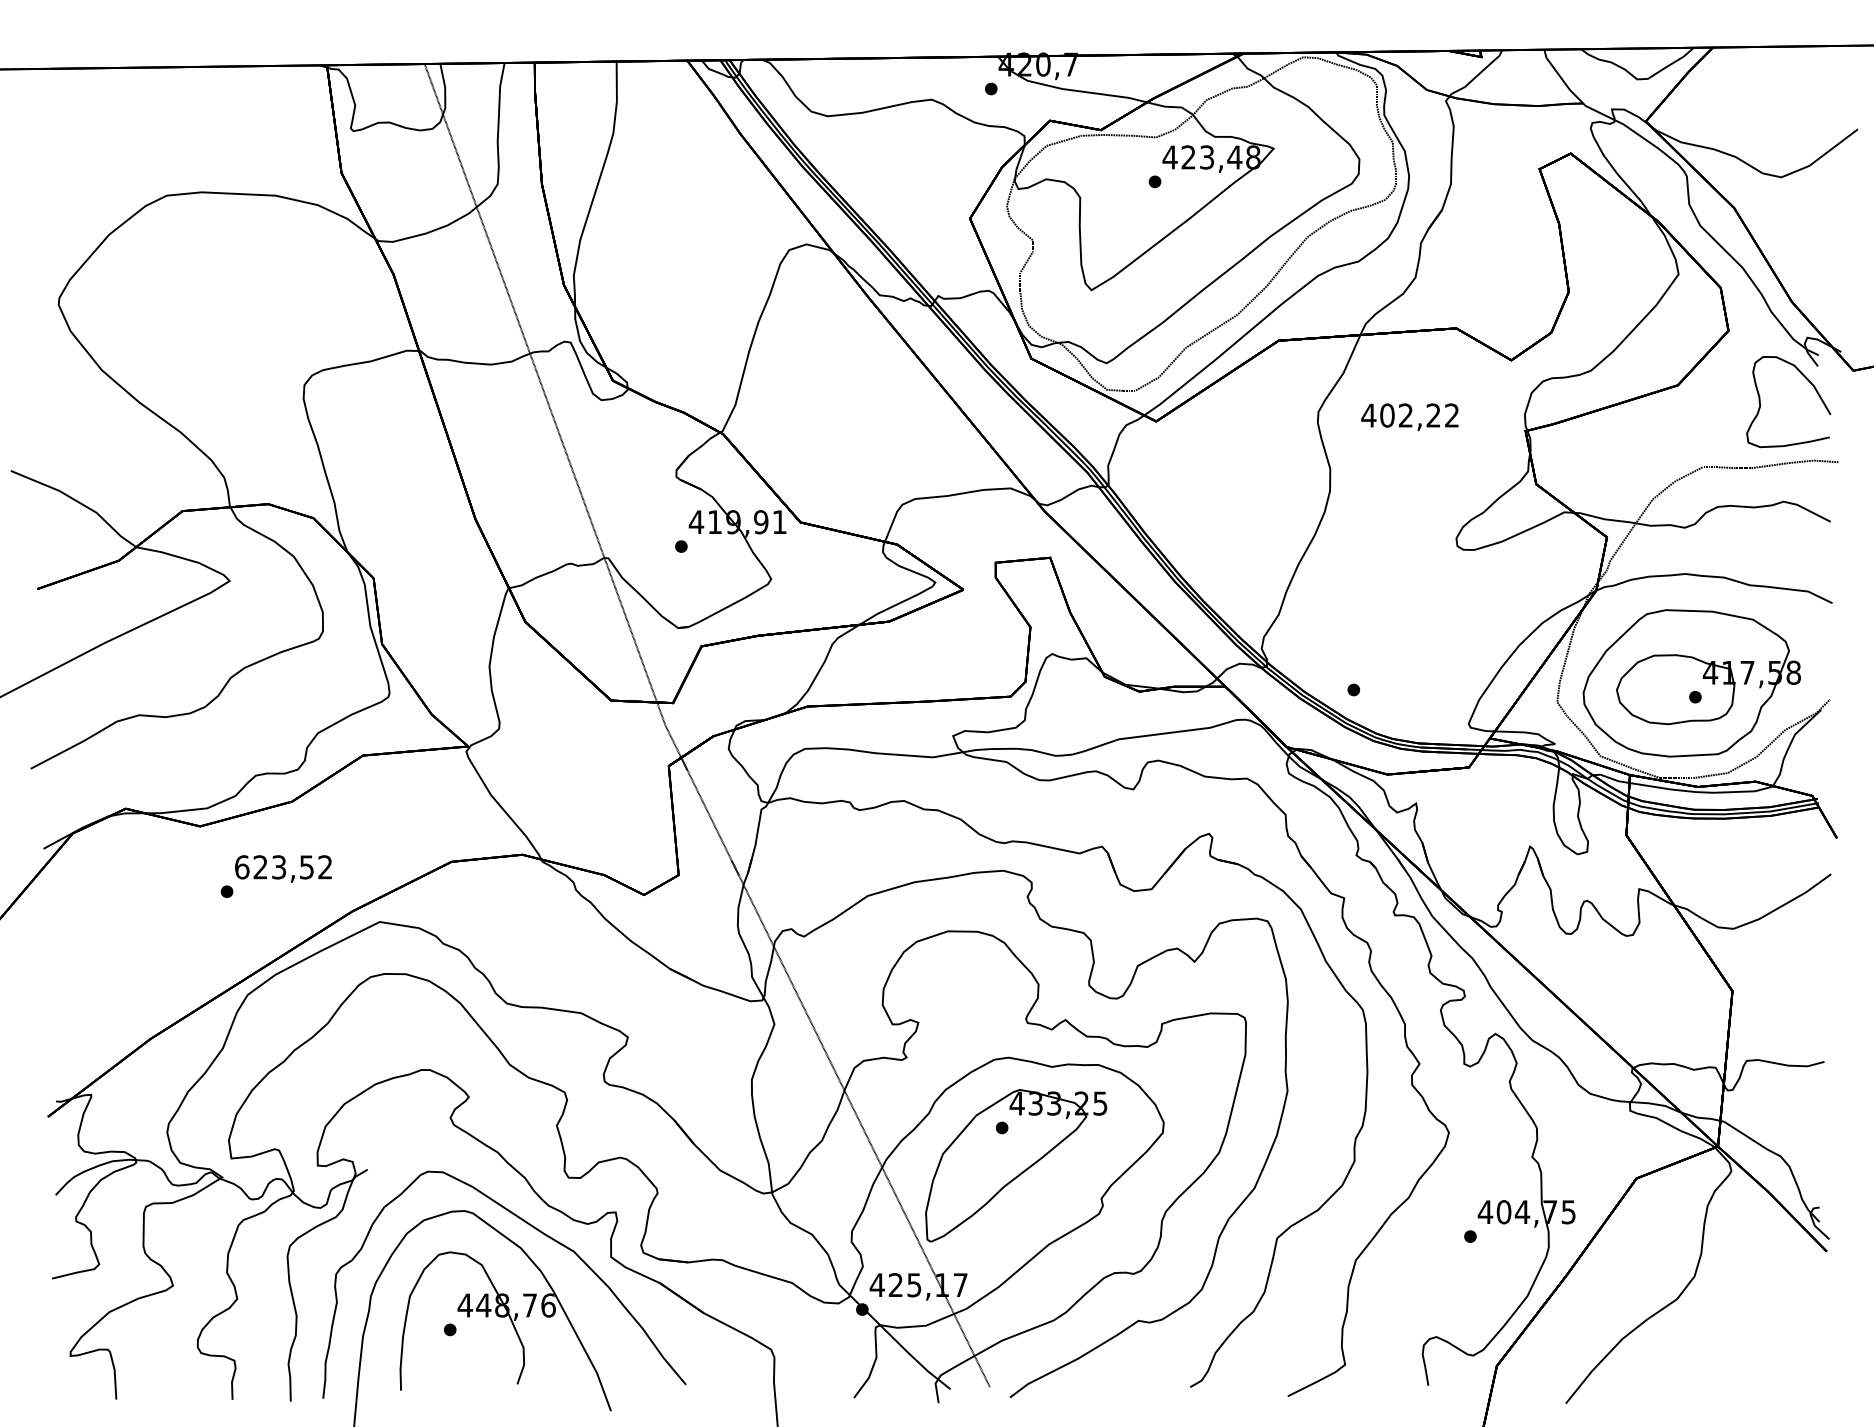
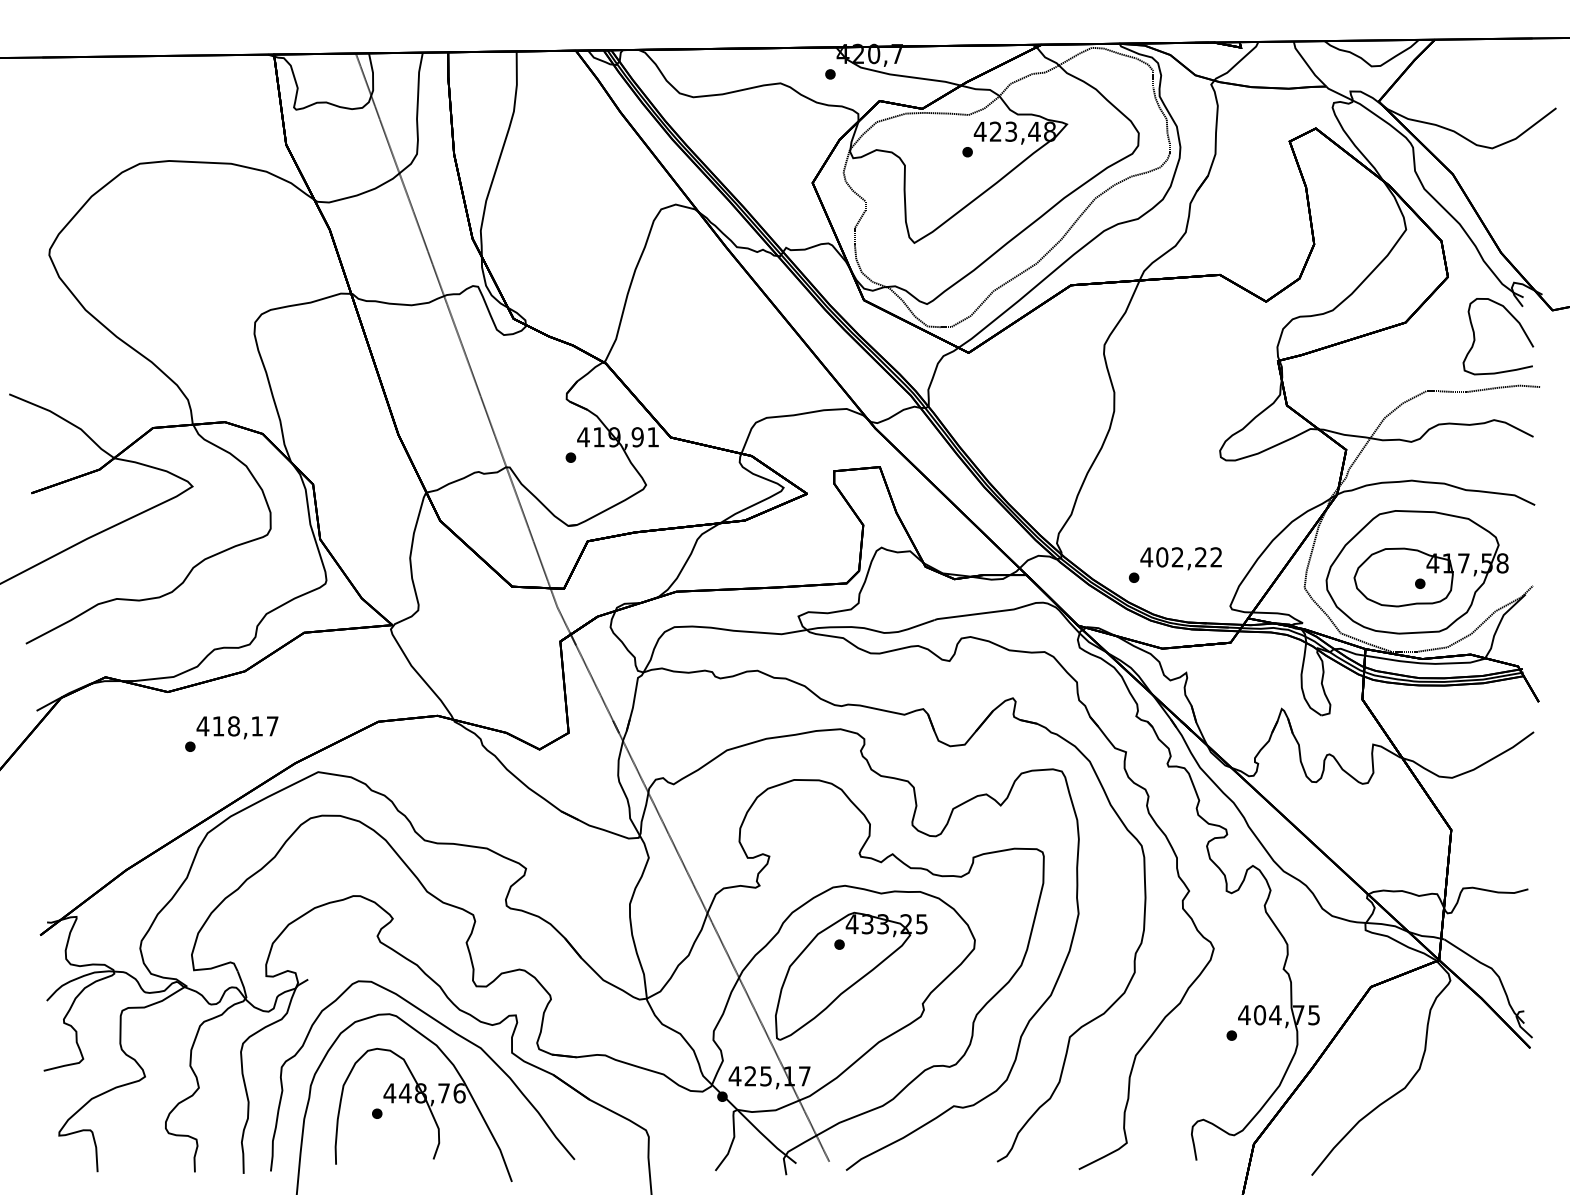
text: (1409, 417) -> (1180, 558), moved
text: (283, 867) -> (237, 726), 623,52 -> 418,17

